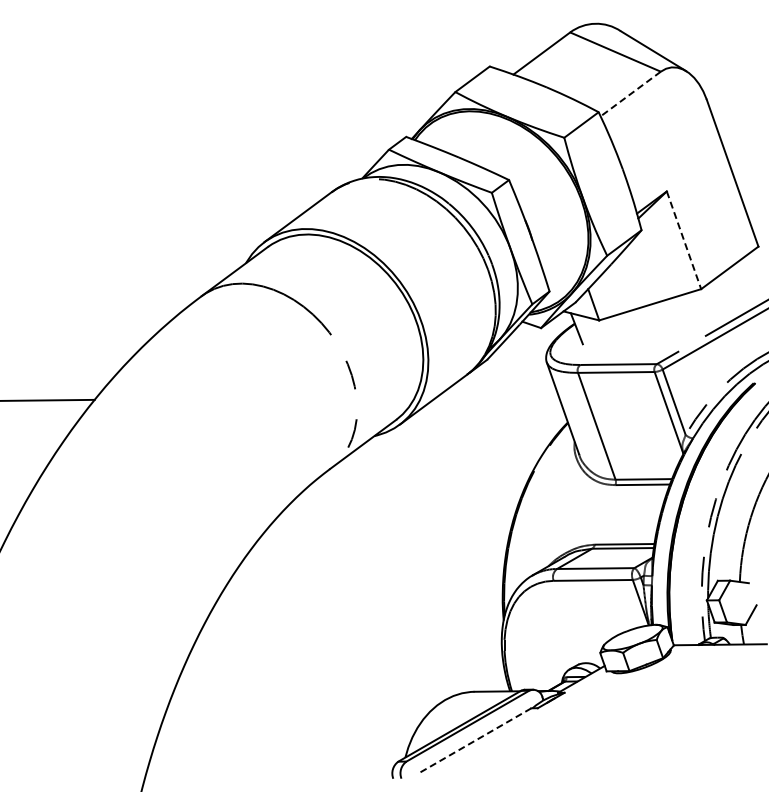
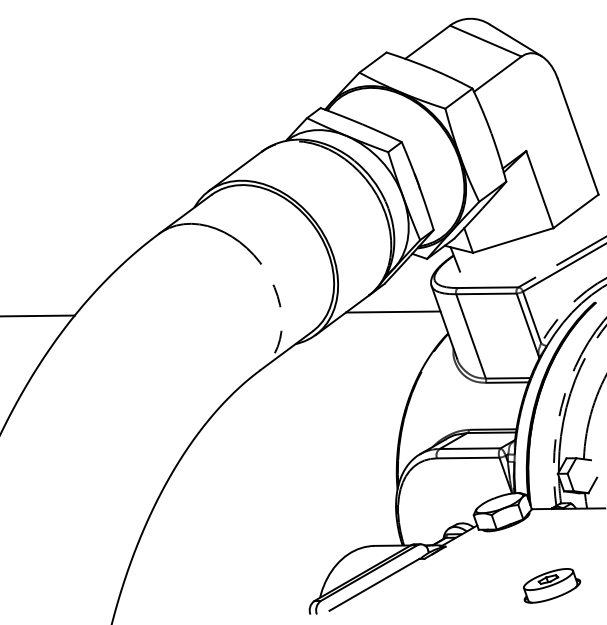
line: (630, 94) -> (497, 74), dashed -> solid
line: (684, 240) -> (540, 189), dashed -> solid
line: (498, 395) -> (393, 312), added
line: (474, 741) -> (374, 585), dashed -> solid
part: (699, 742) -> (552, 585), added

